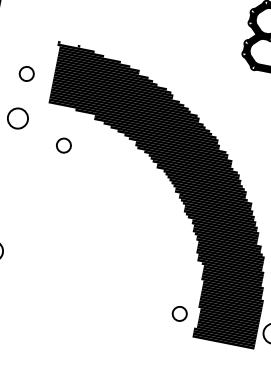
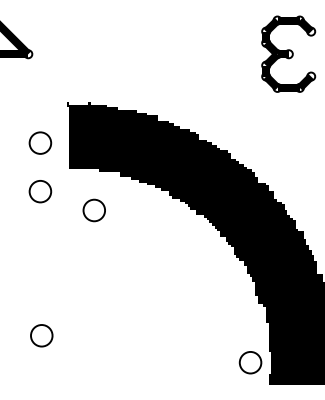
part: (26, 73) -> (40, 142), size x1.43
part: (63, 145) -> (93, 210), size x1.43
part: (179, 313) -> (250, 362), size x1.43

